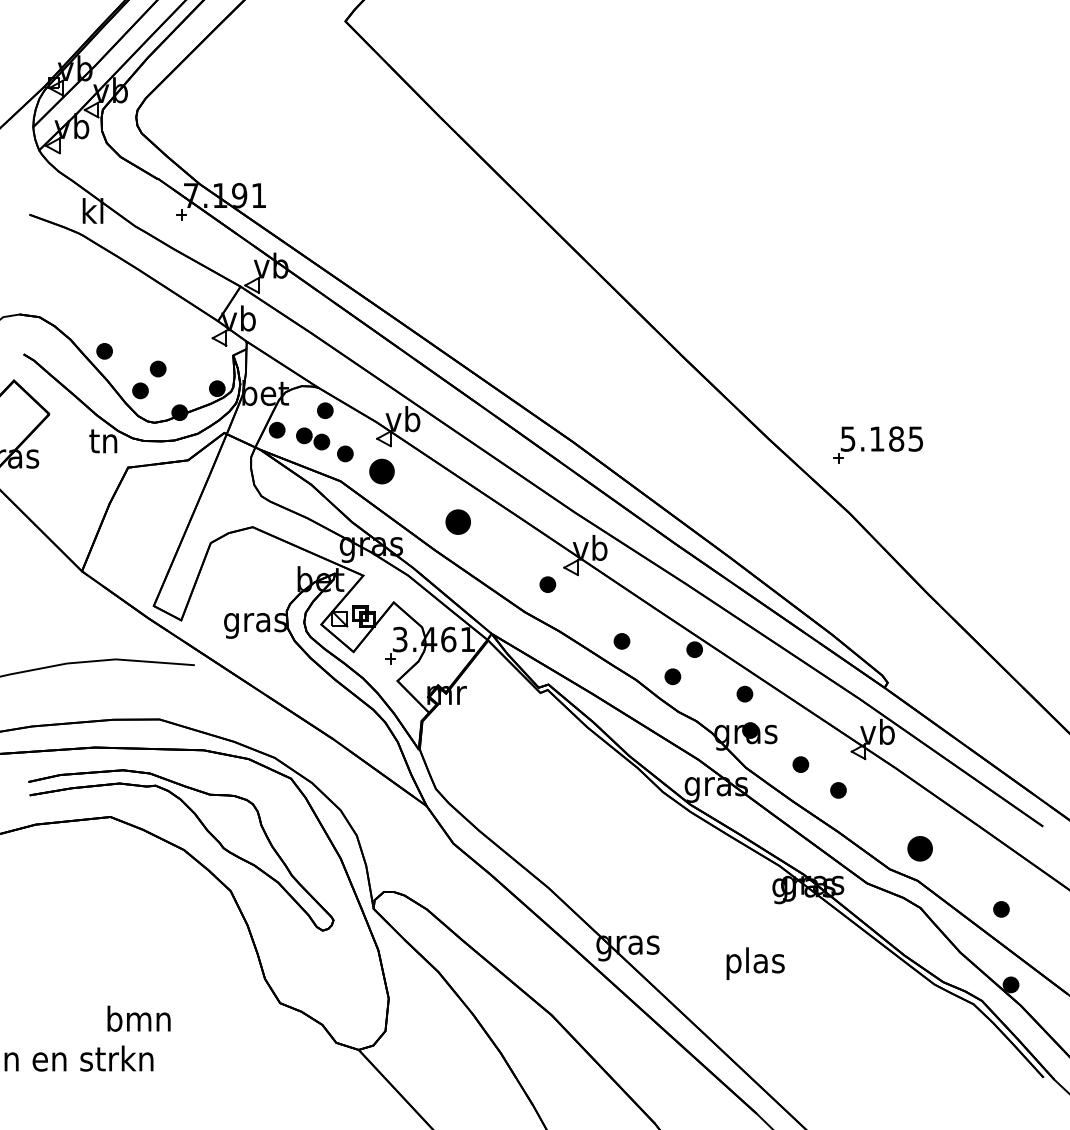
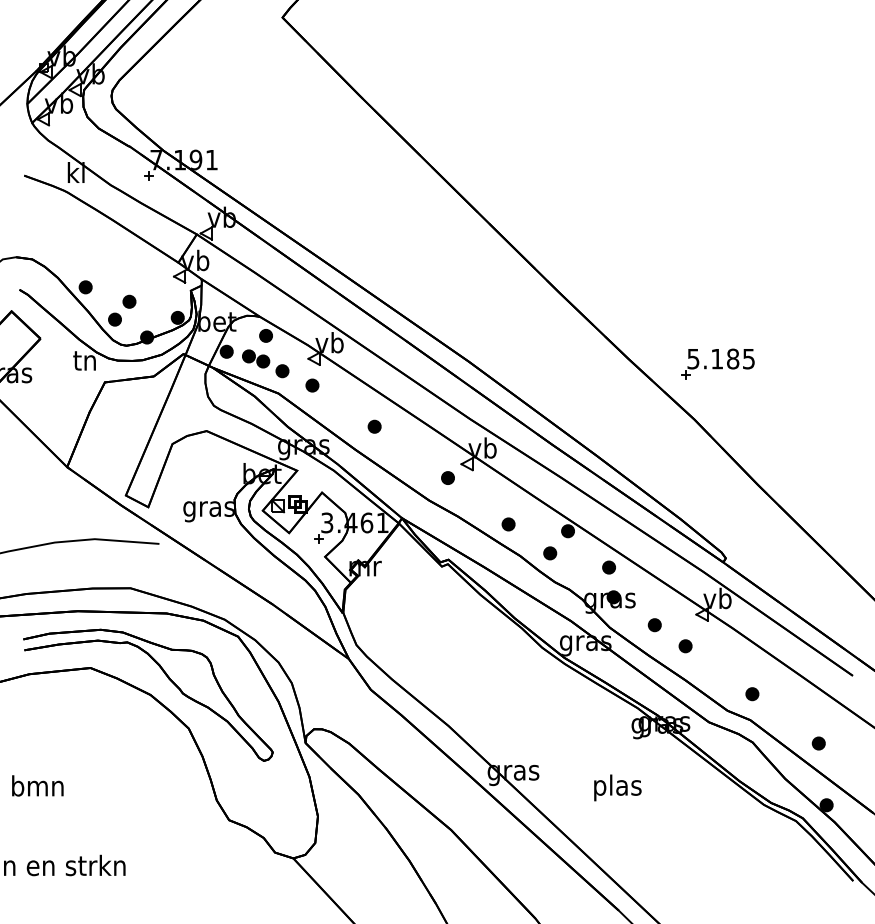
part: (382, 471) -> (312, 385), size x0.62
part: (457, 521) -> (374, 426), size x0.62
part: (920, 849) -> (752, 694), size x0.62
text: (138, 1018) -> (37, 785), moved

